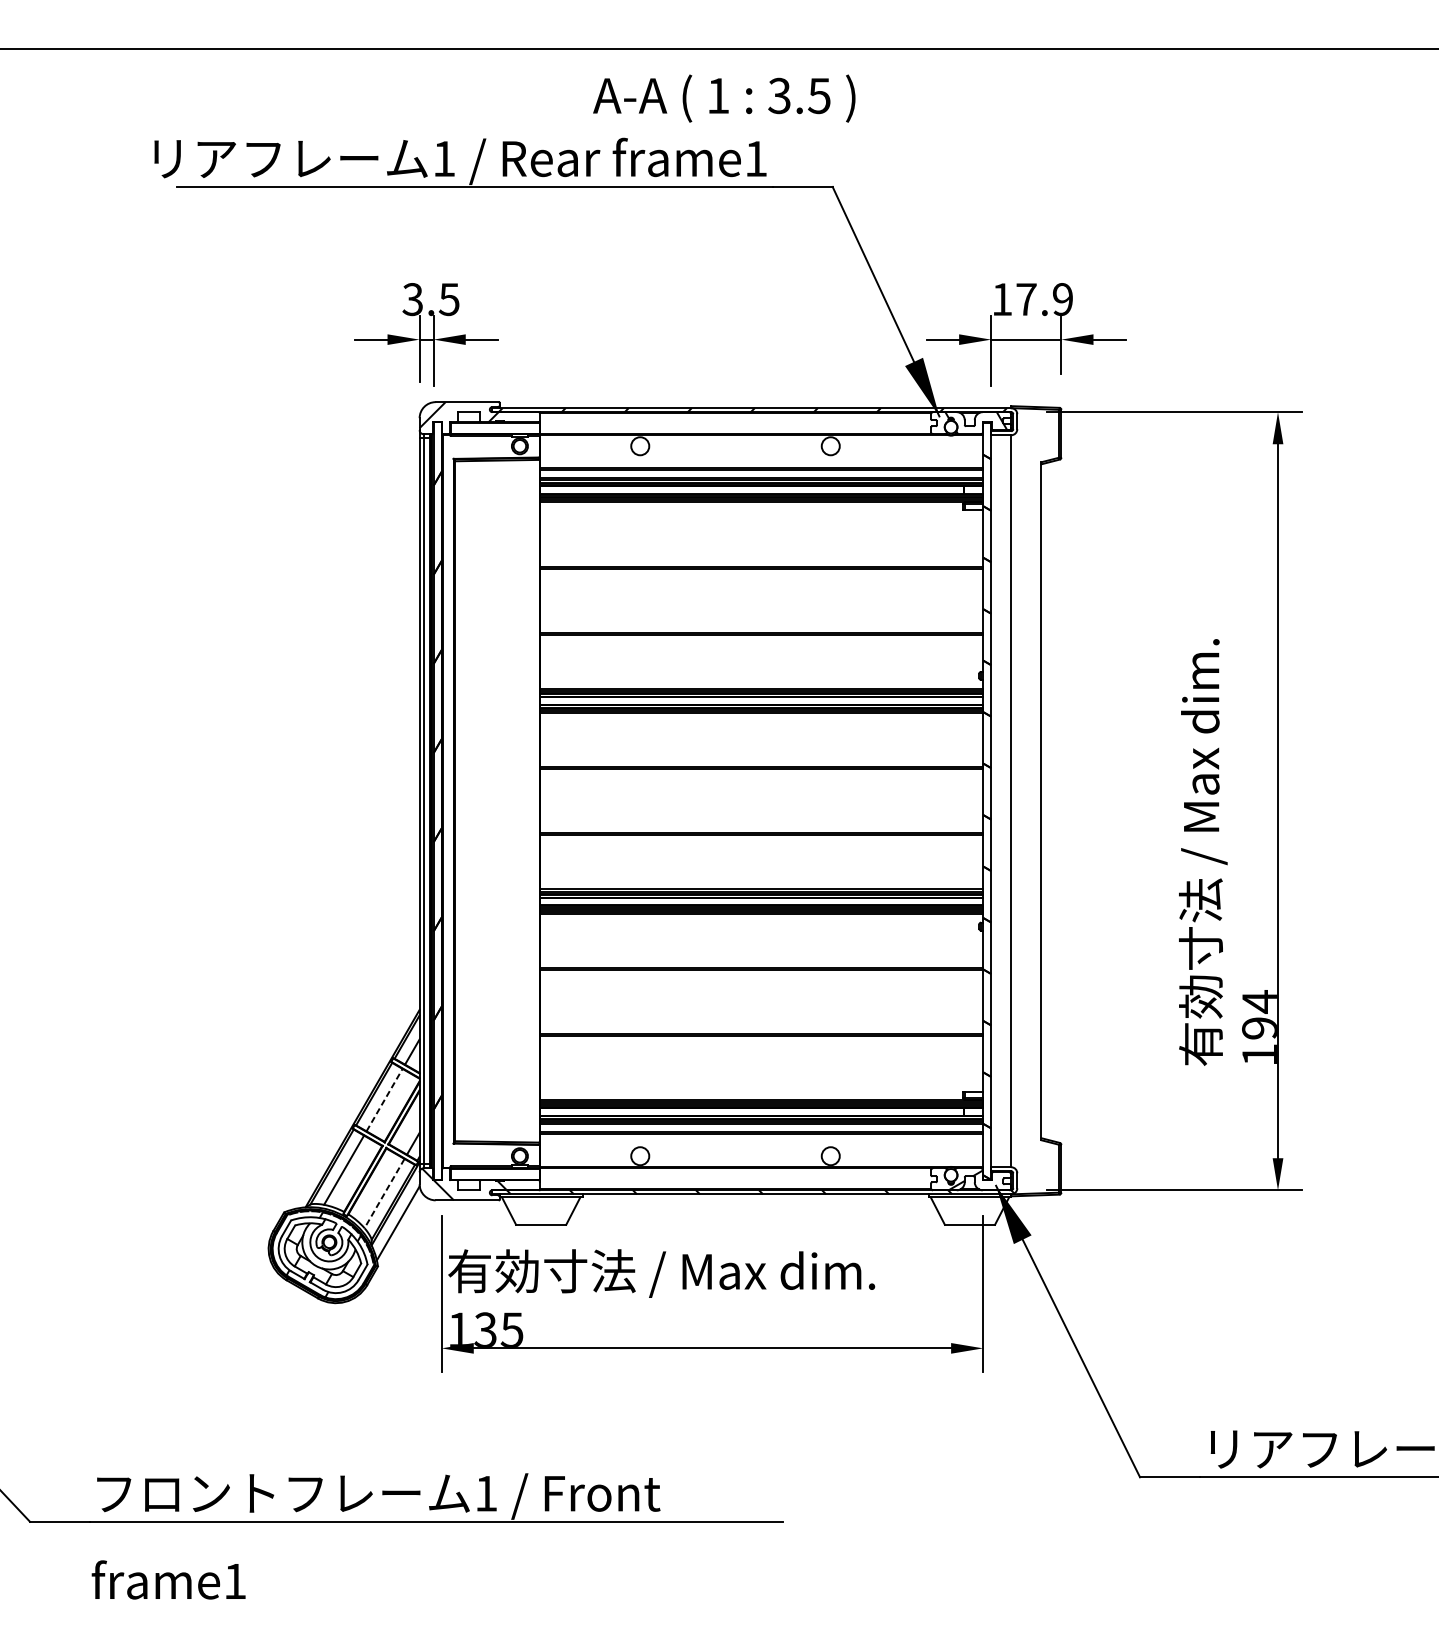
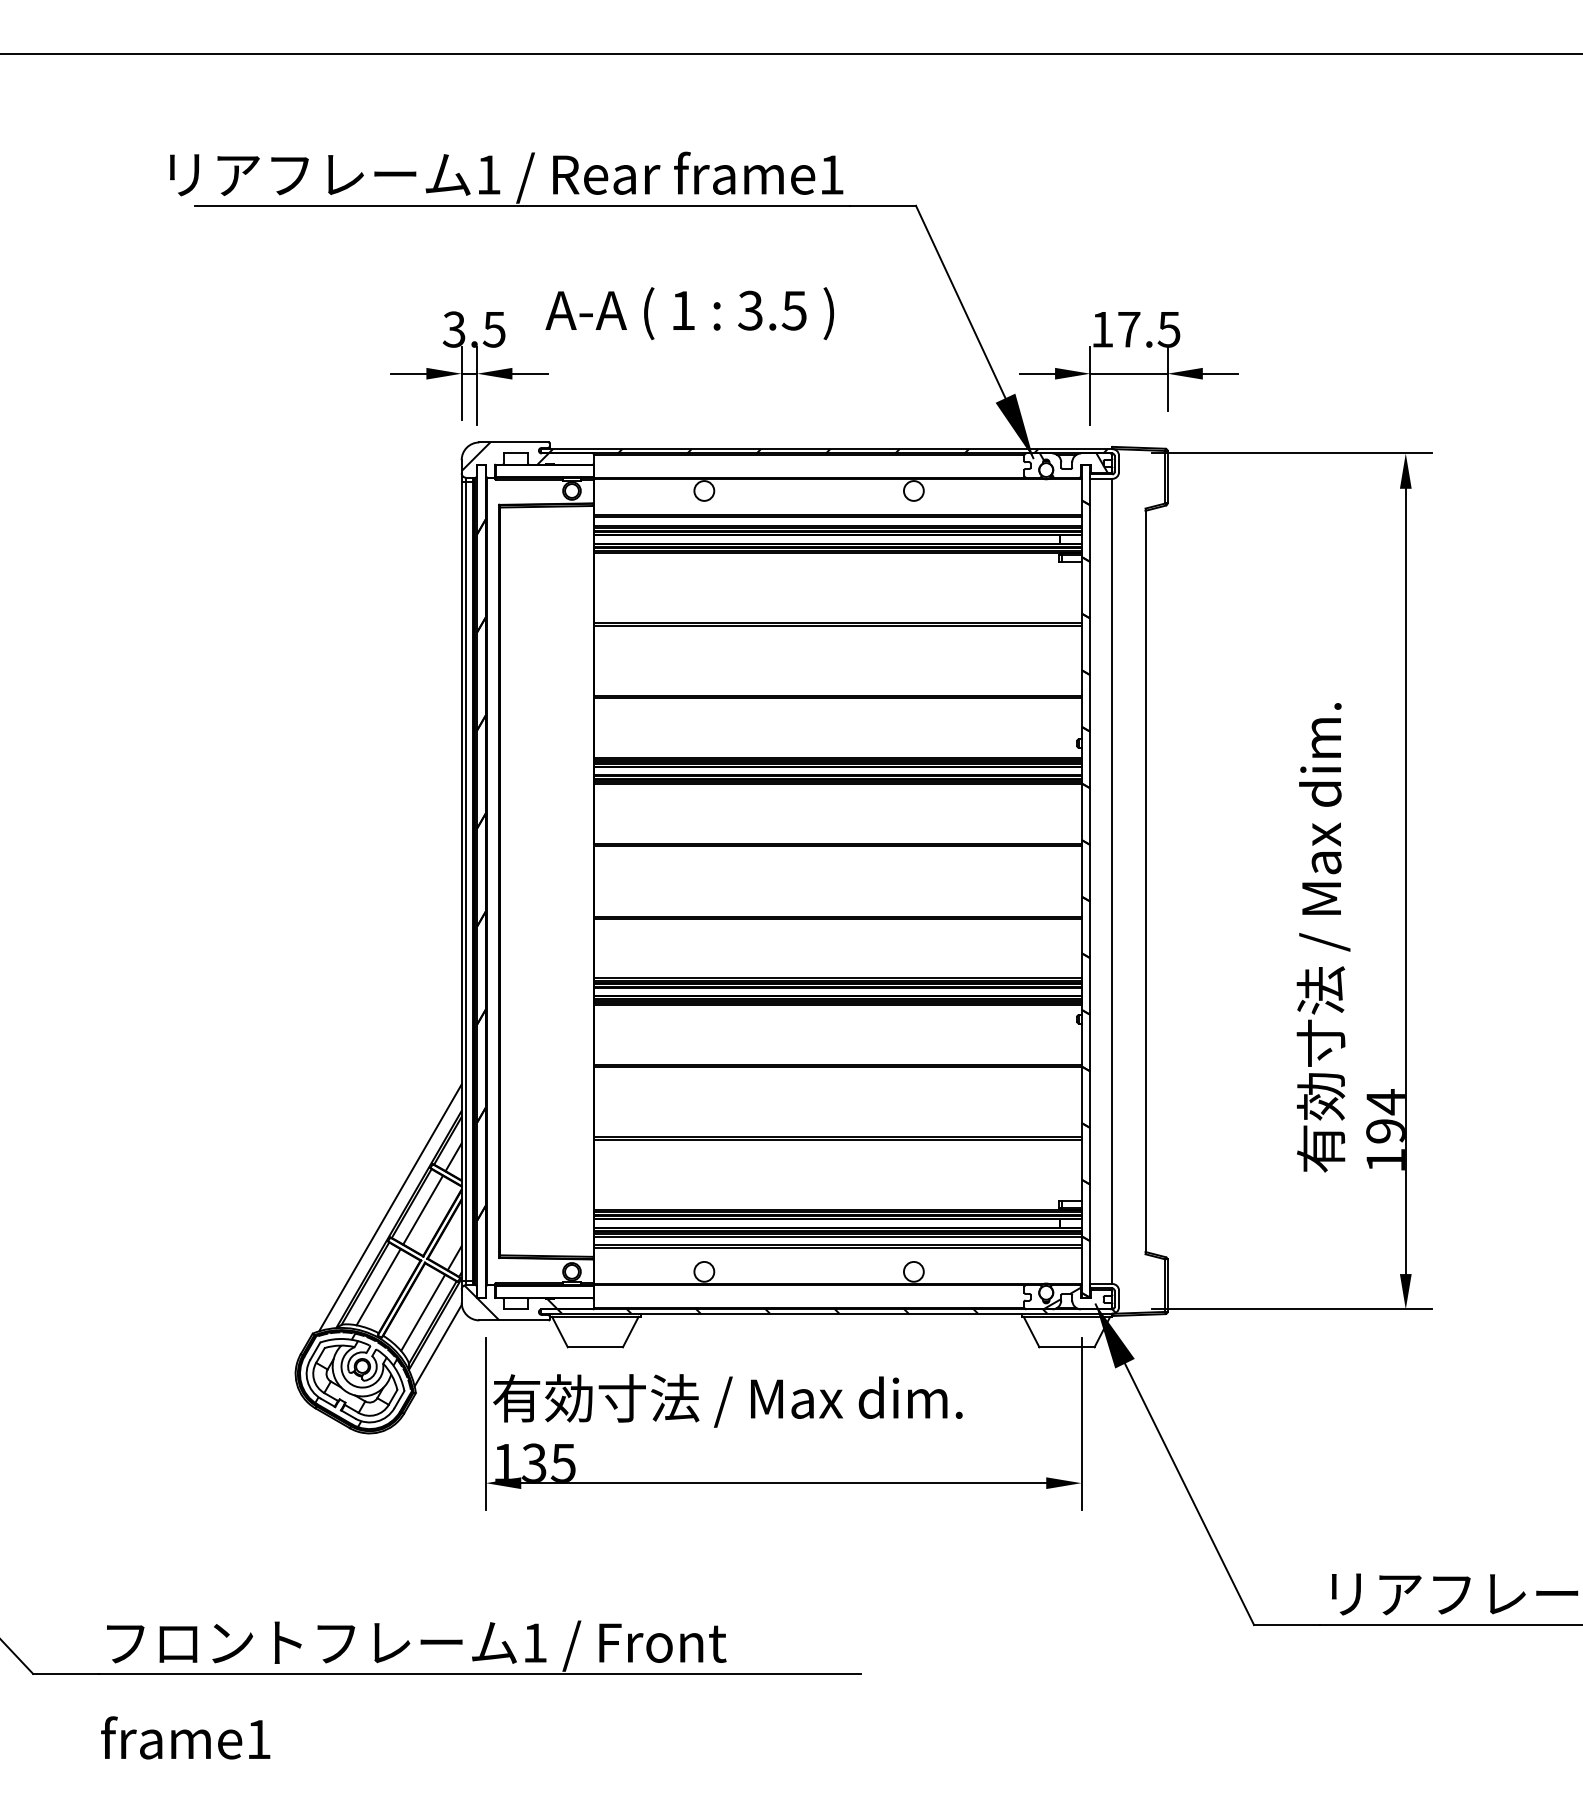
text: (724, 98) -> (689, 313), moved
text: (1062, 299) -> (1168, 329), 17.9 -> 17.5
line: (354, 1097) -> (390, 1207), added
line: (384, 1100) -> (423, 1210), dashed -> solid
line: (384, 1193) -> (423, 1312), dashed -> solid

